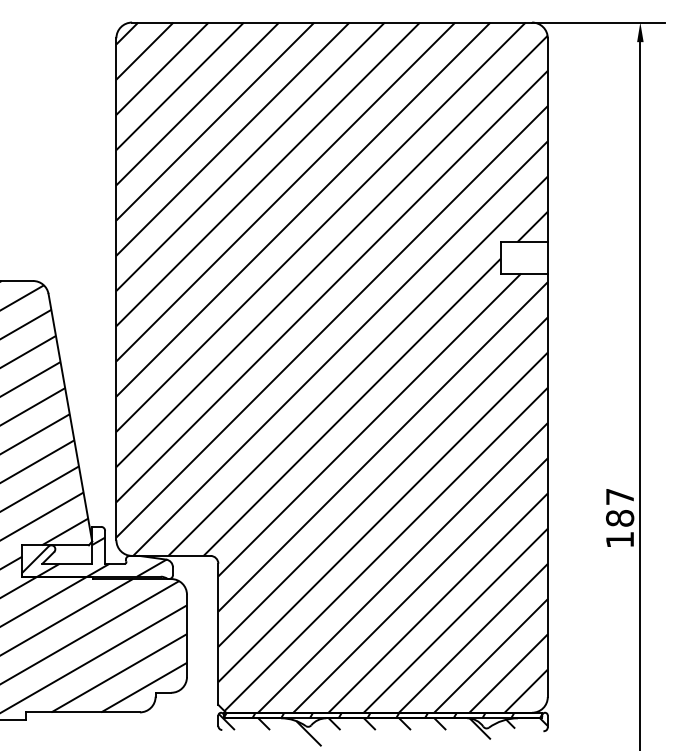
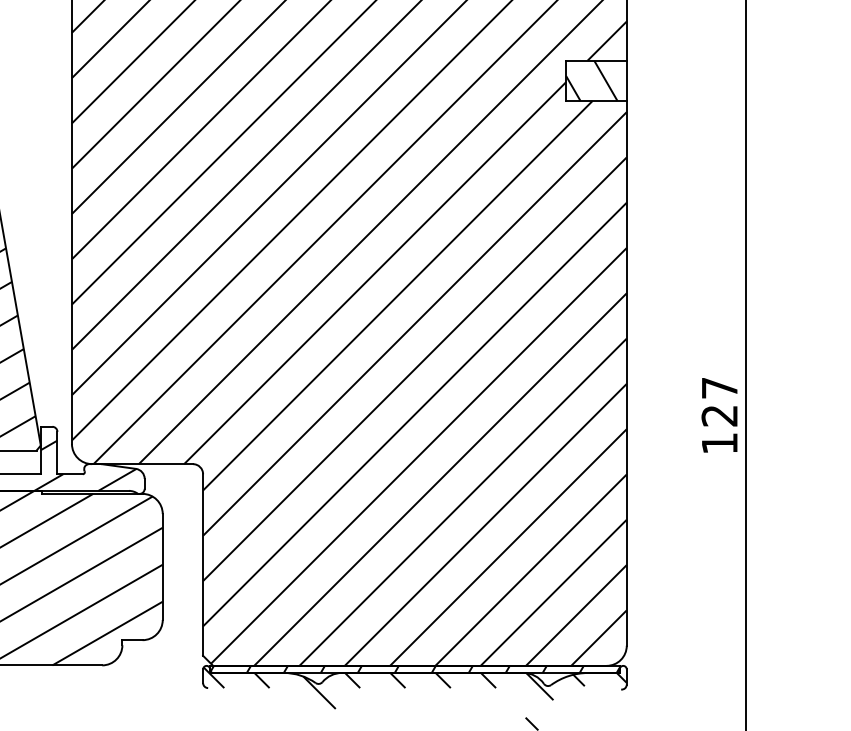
hatch: (520, 257) -> (591, 80), added
text: (620, 518) -> (720, 416), 187 -> 127

